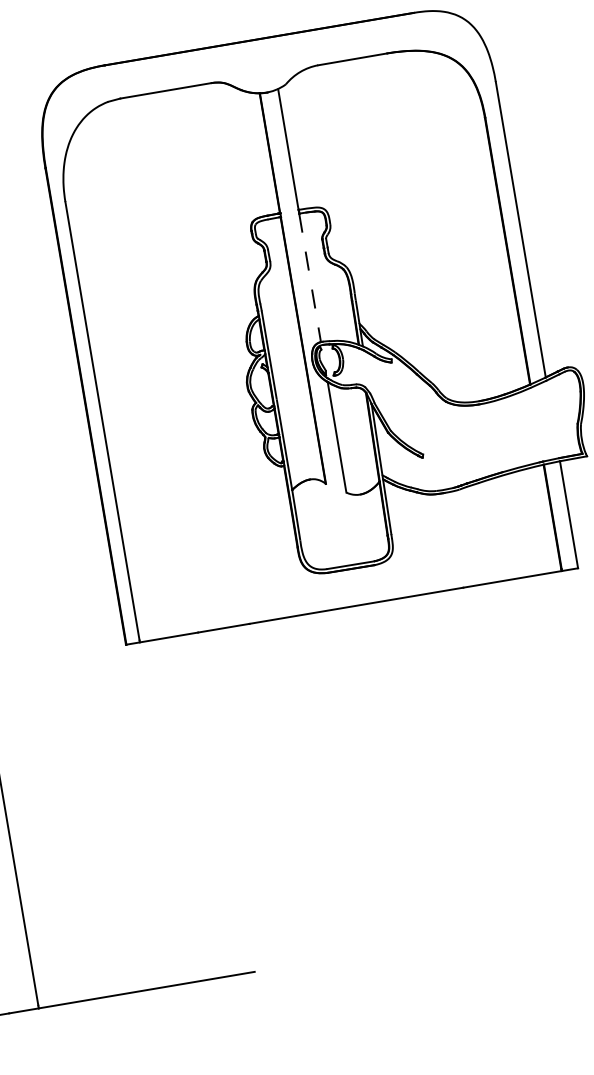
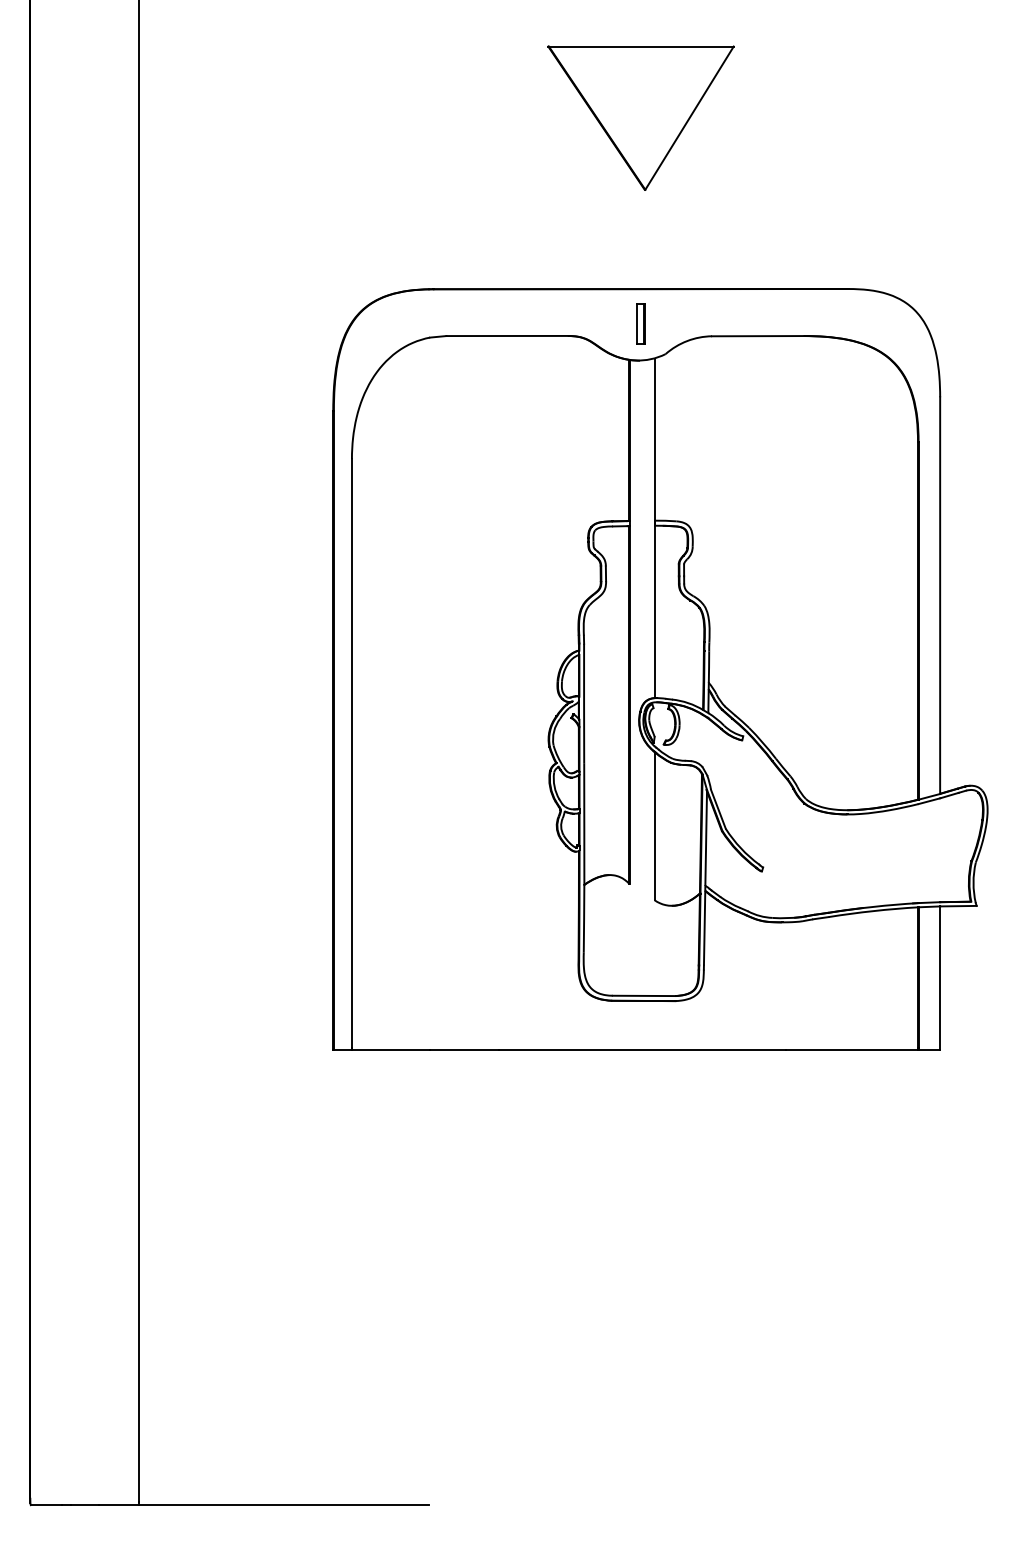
part: (263, 64) -> (640, 323), added
line: (310, 278) -> (654, 612), dashed -> solid

